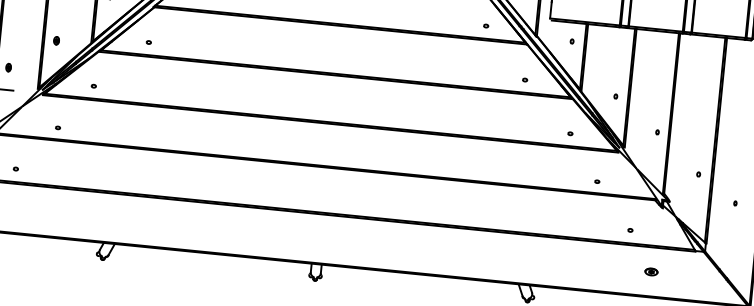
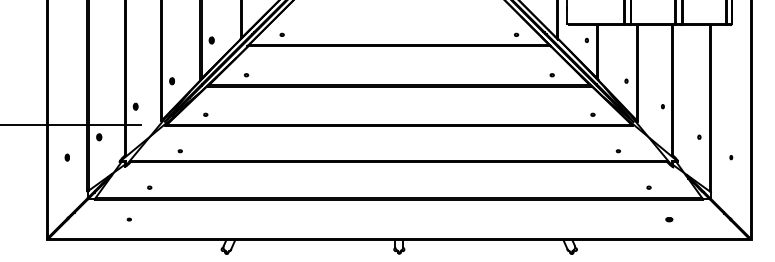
part: (651, 272) -> (669, 219), size x0.62

